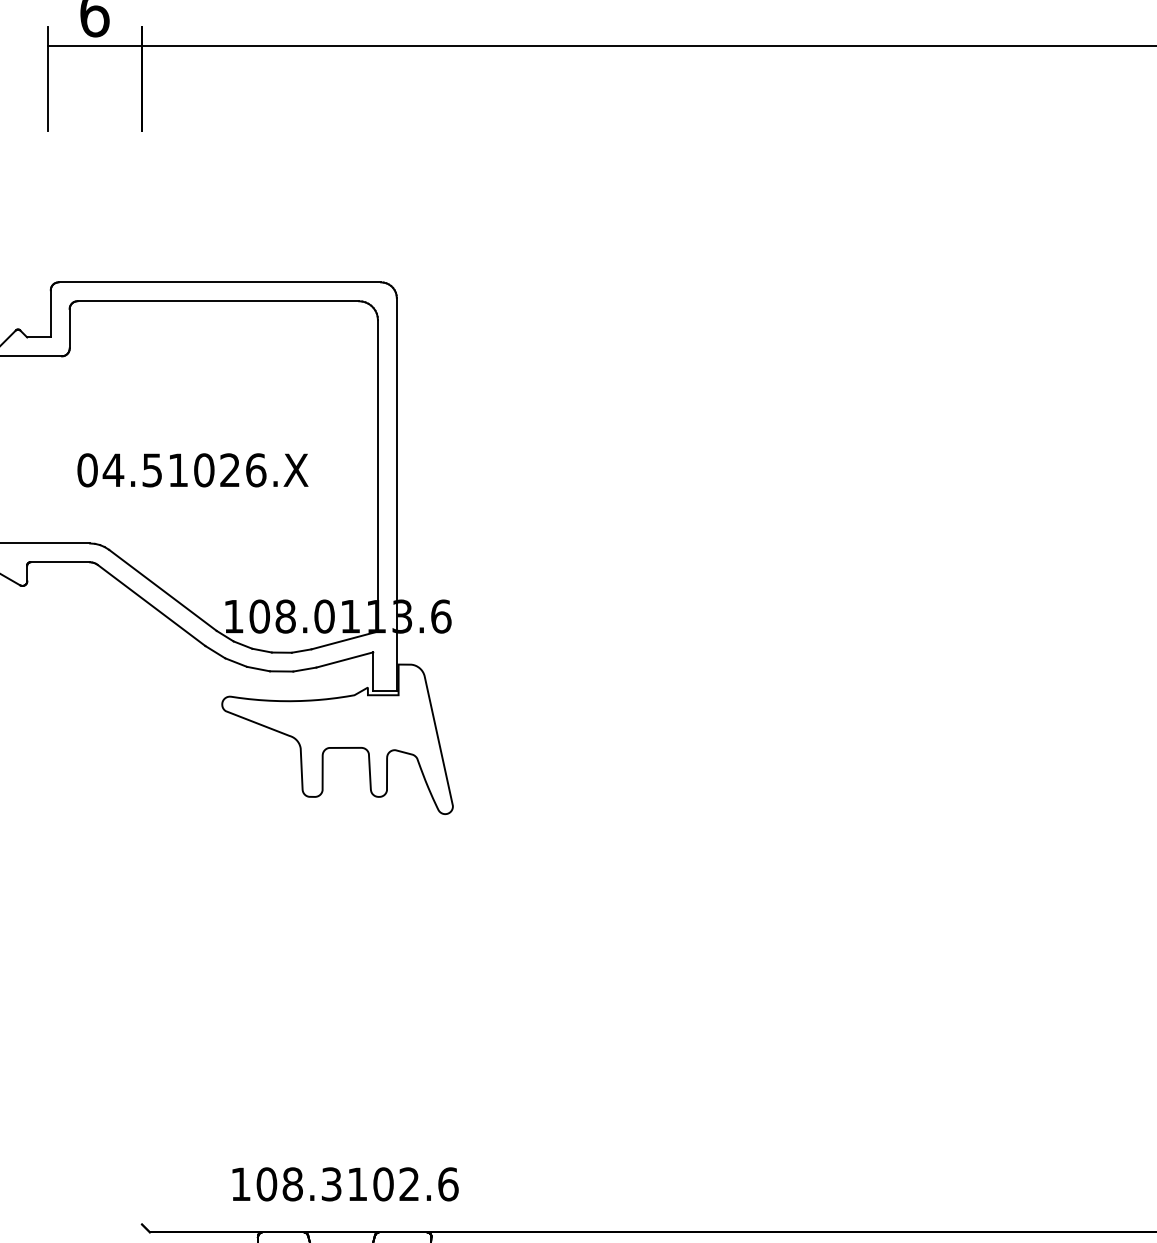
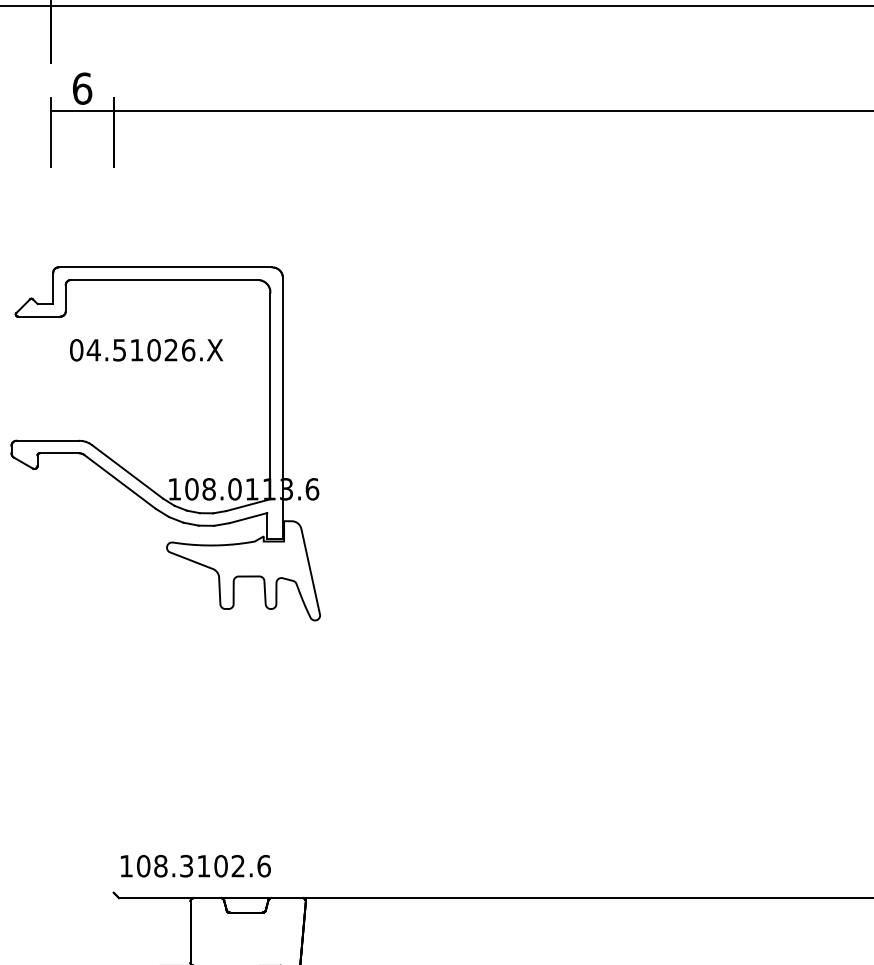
text: (192, 470) -> (146, 350), moved
text: (344, 1184) -> (195, 866), moved

